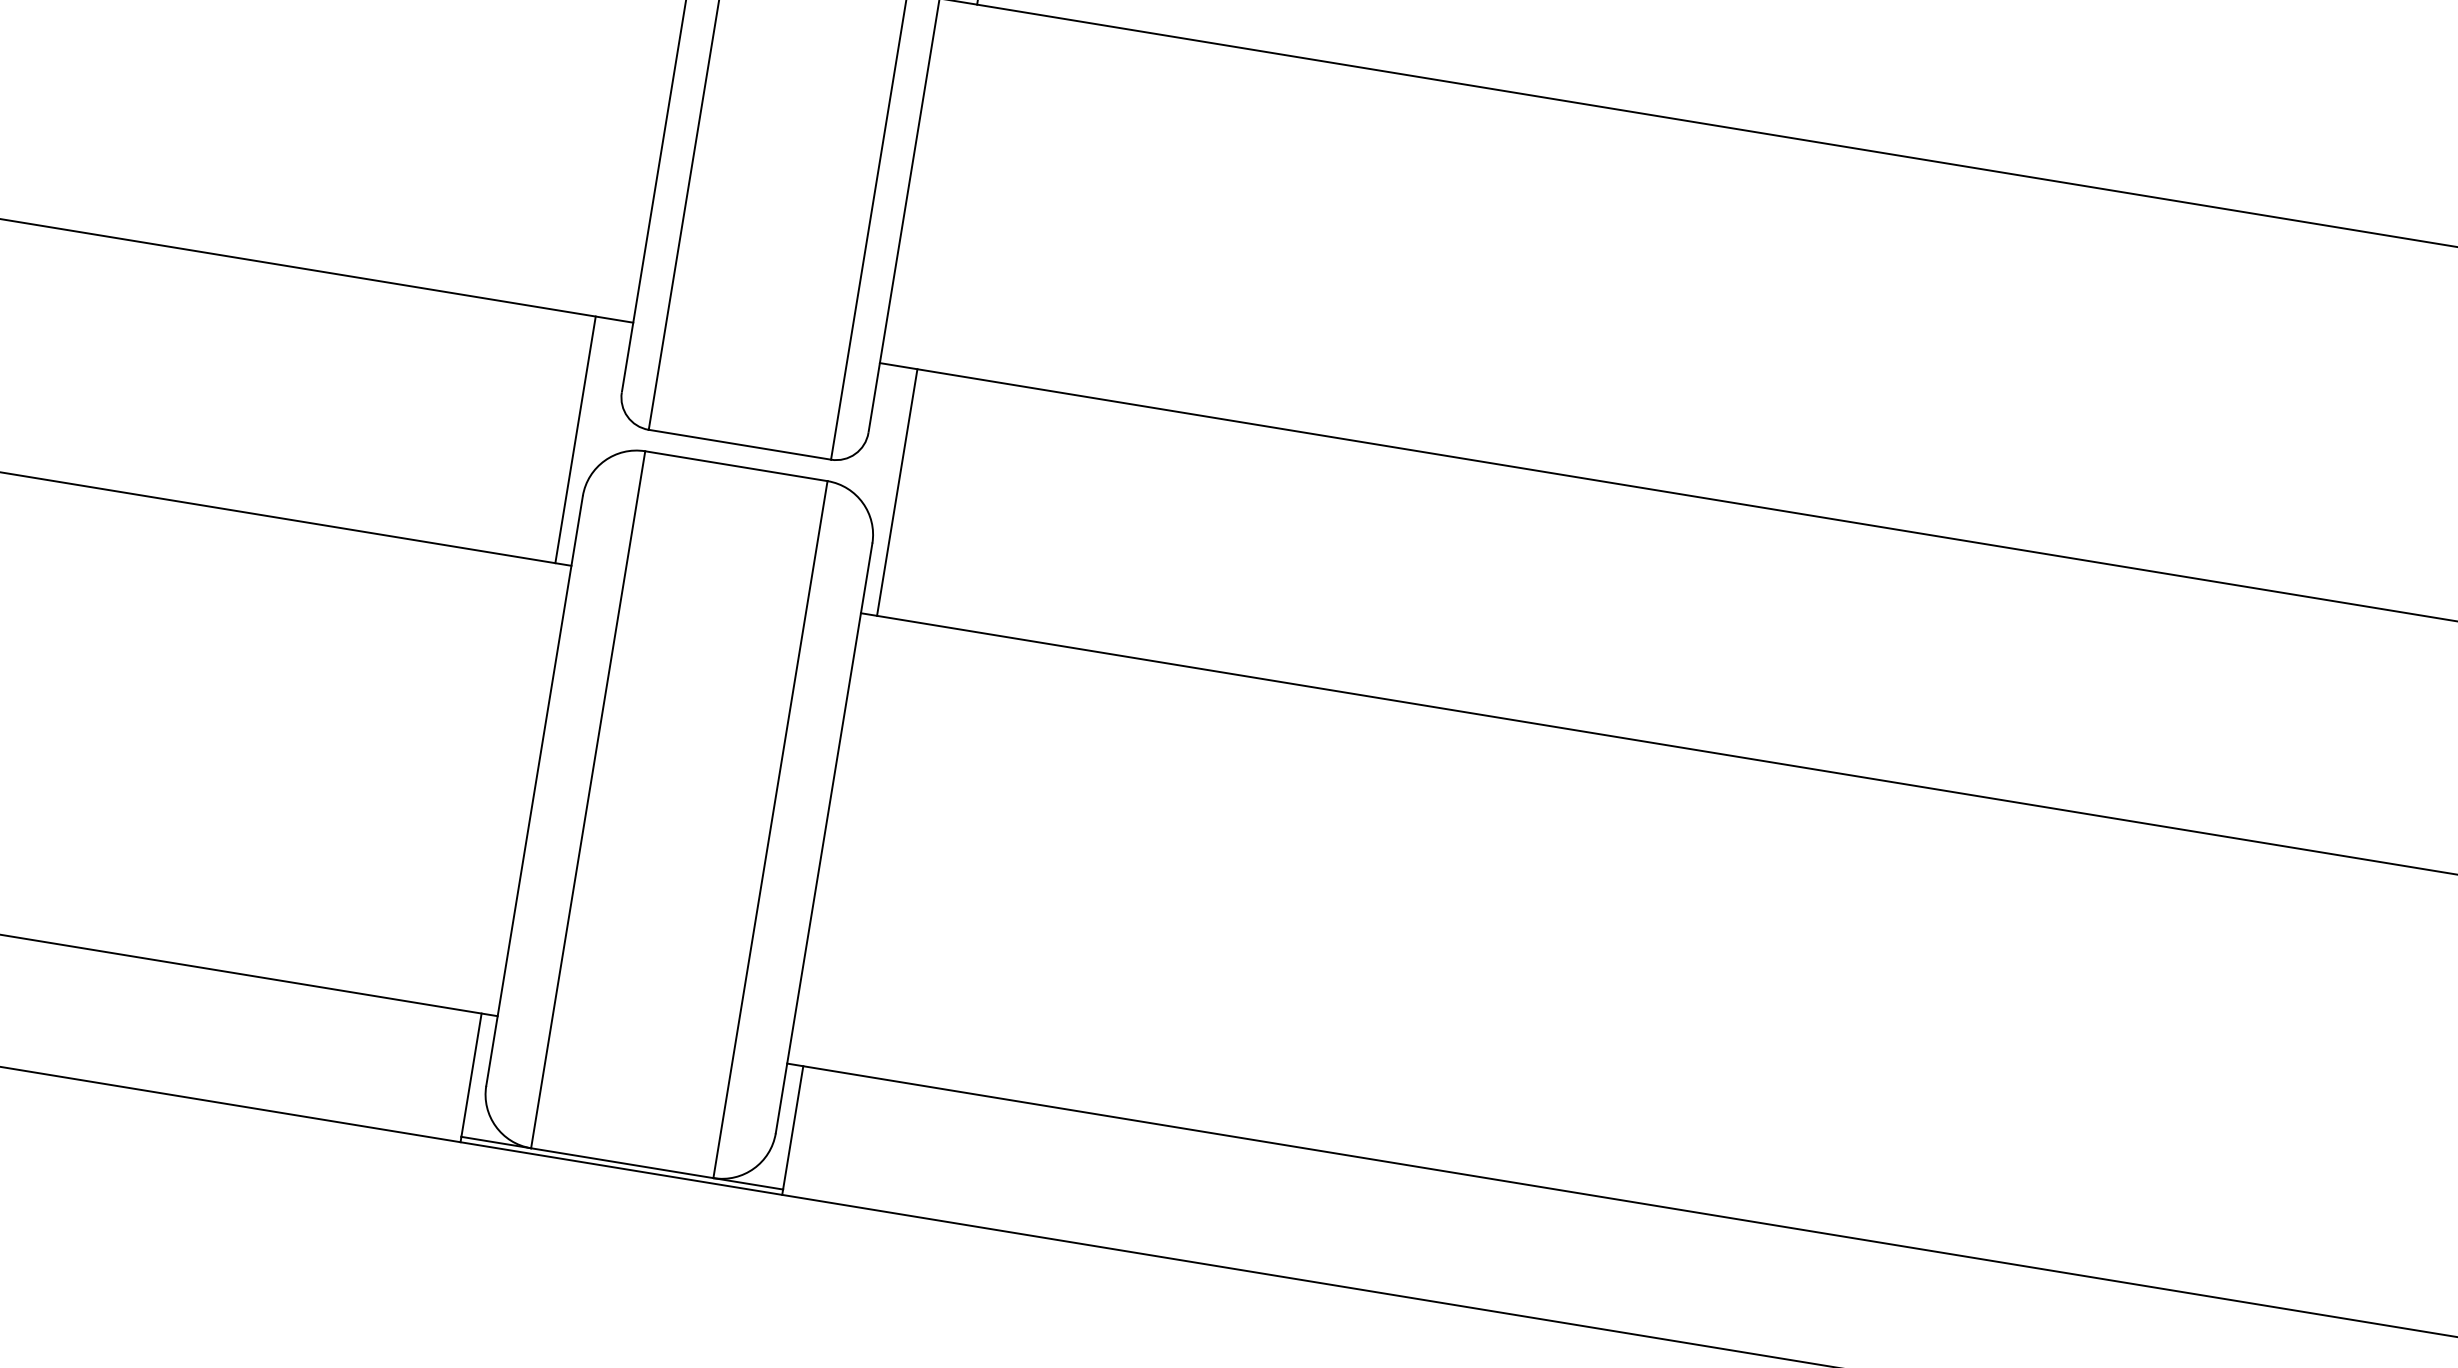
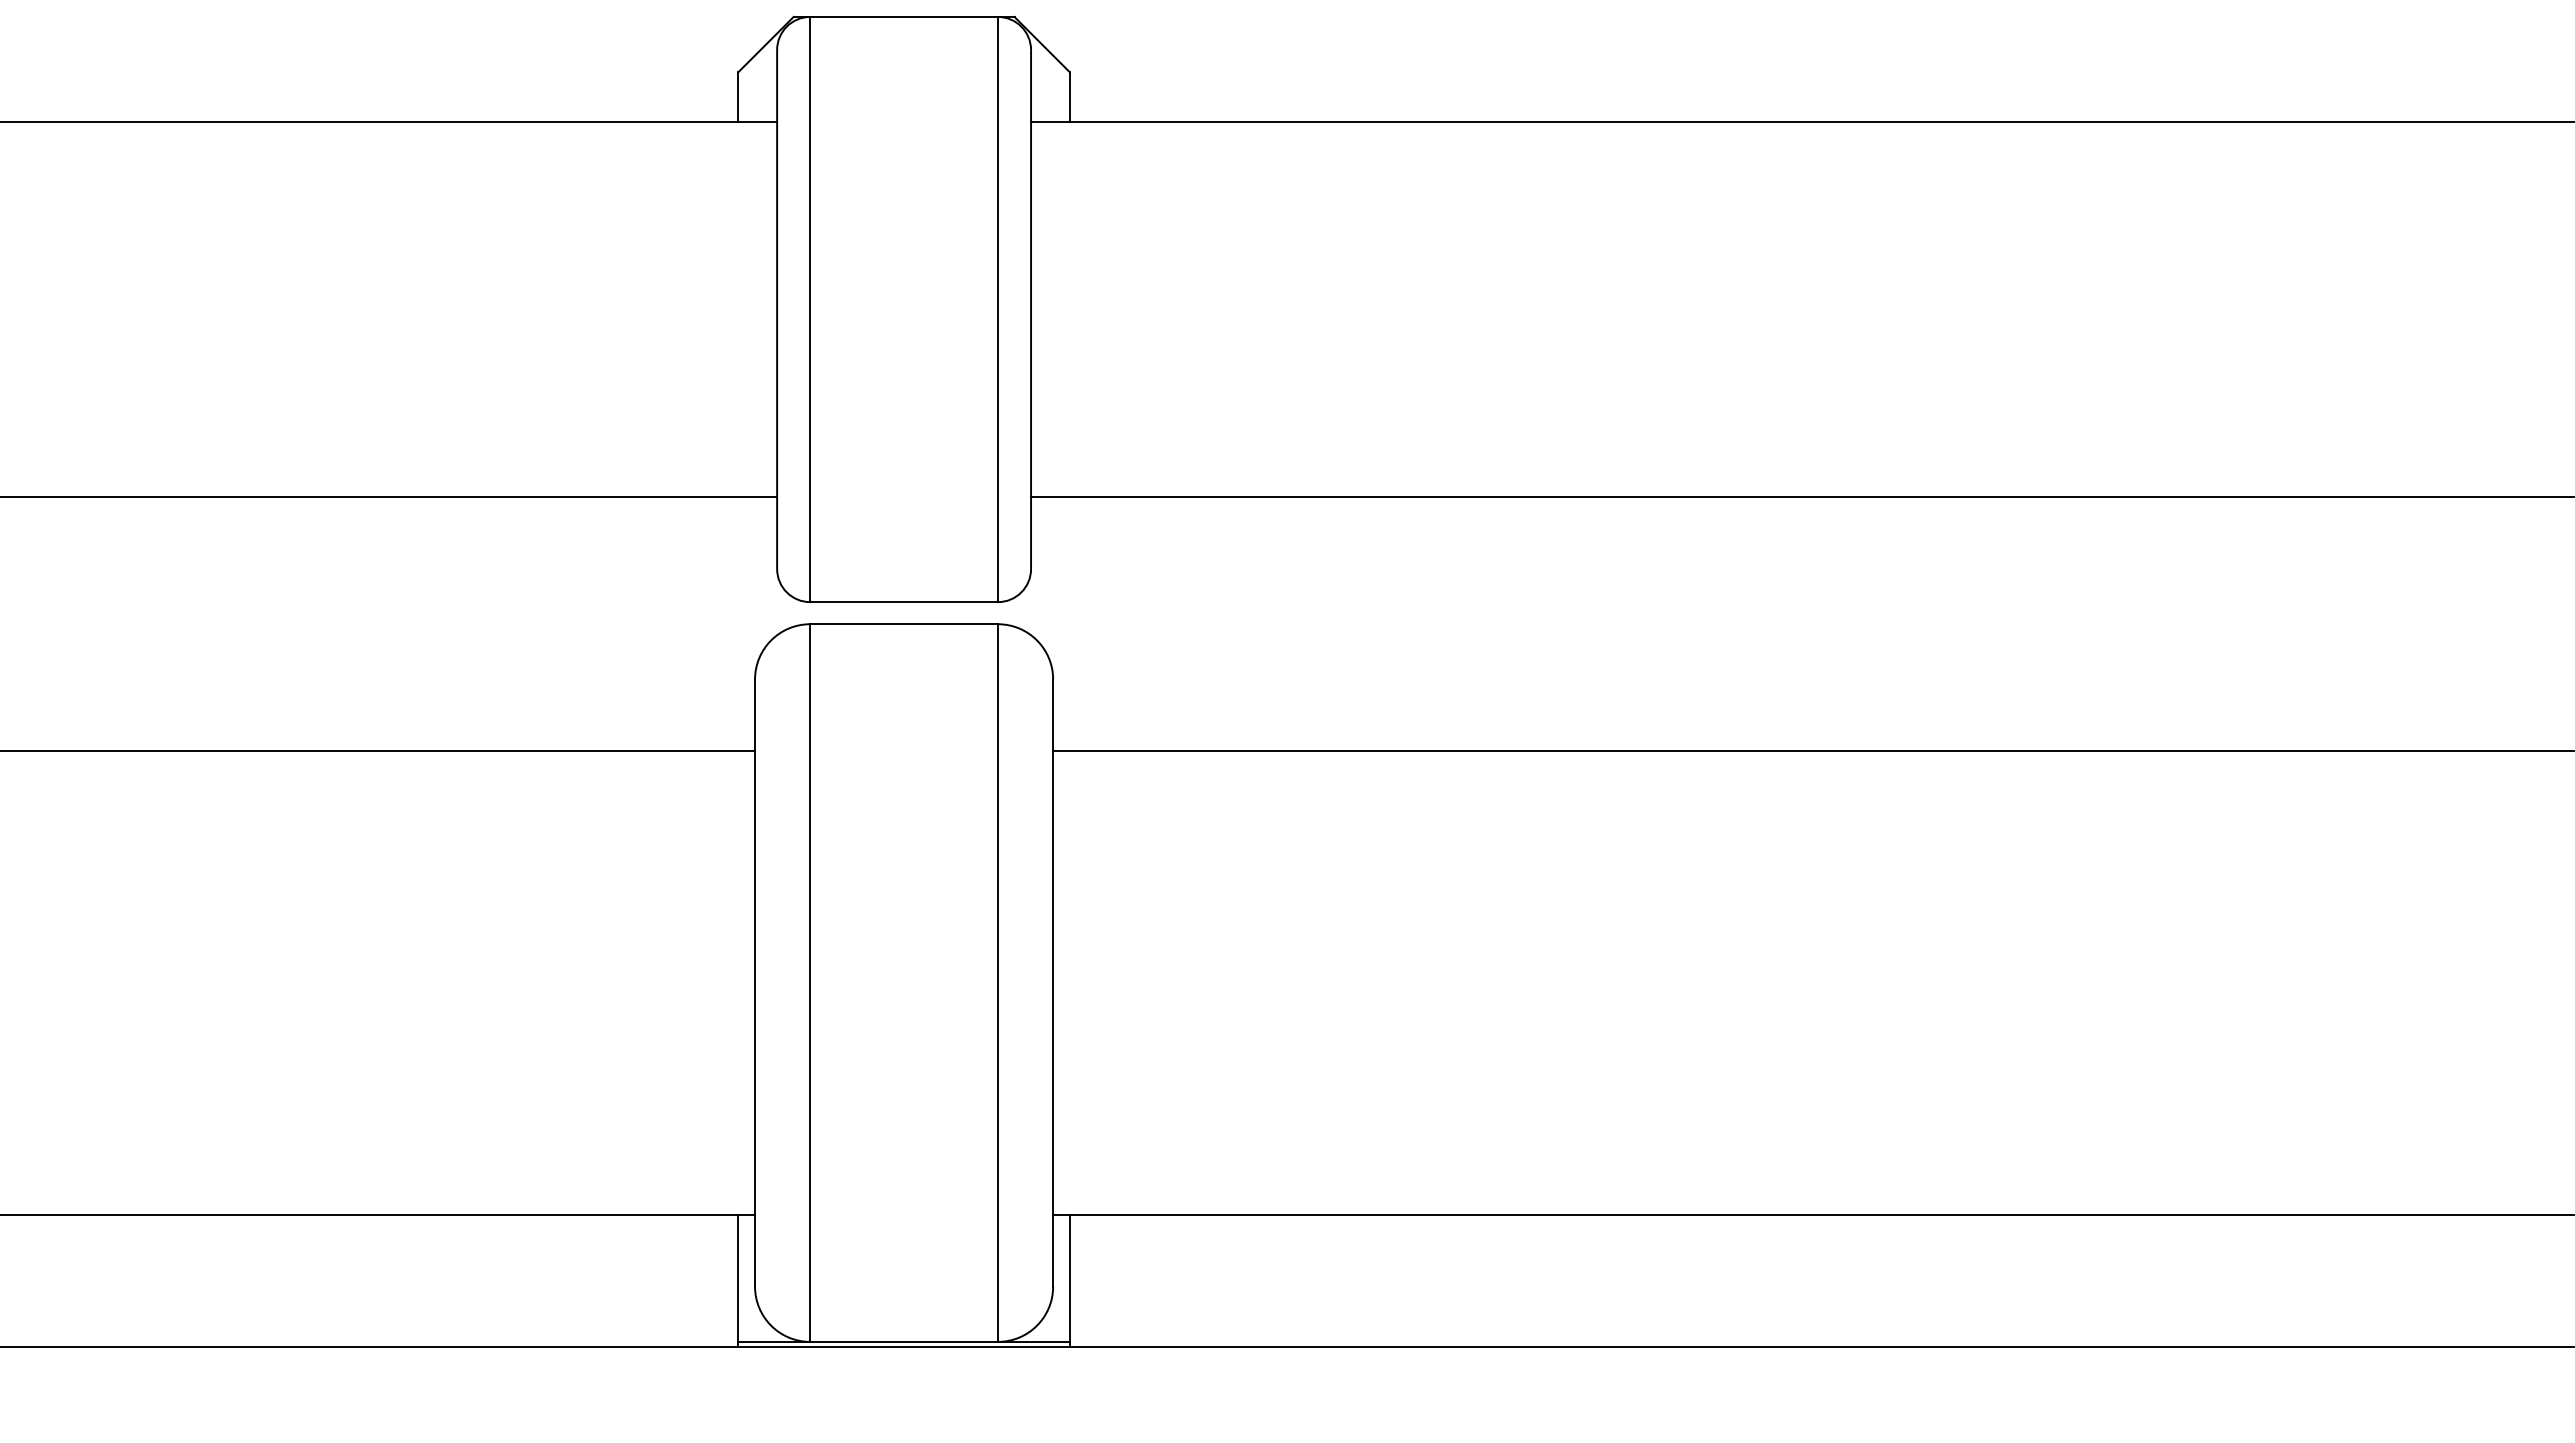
line: (575, 440) -> (738, 624), removed
line: (896, 492) -> (1069, 624), removed

